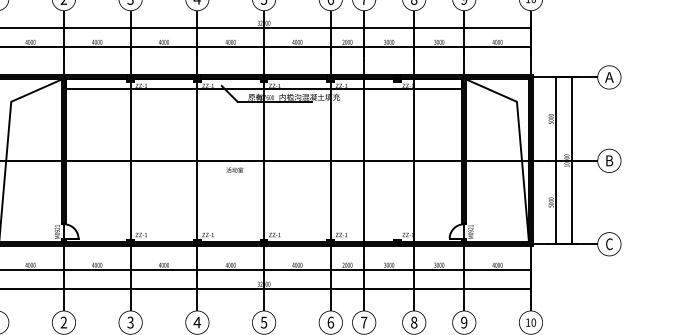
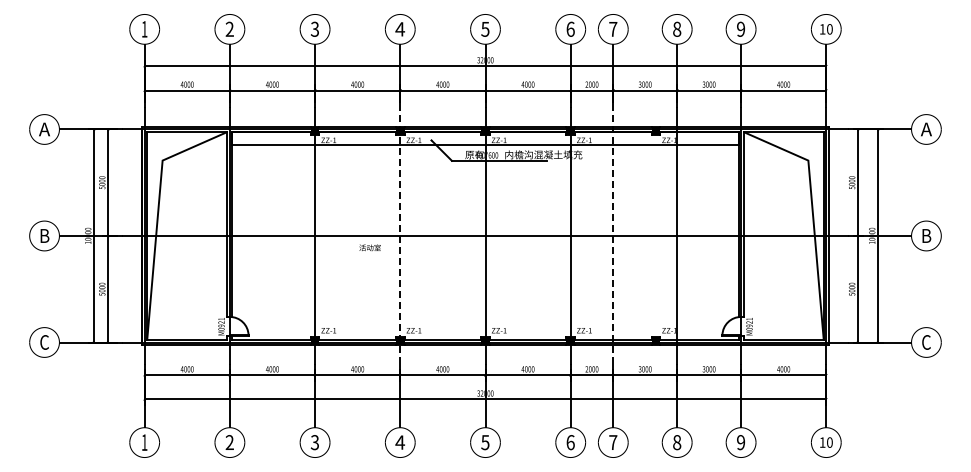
line: (197, 161) -> (400, 236), solid -> dashed
line: (364, 161) -> (613, 236), solid -> dashed
text: (234, 169) -> (369, 247), moved

